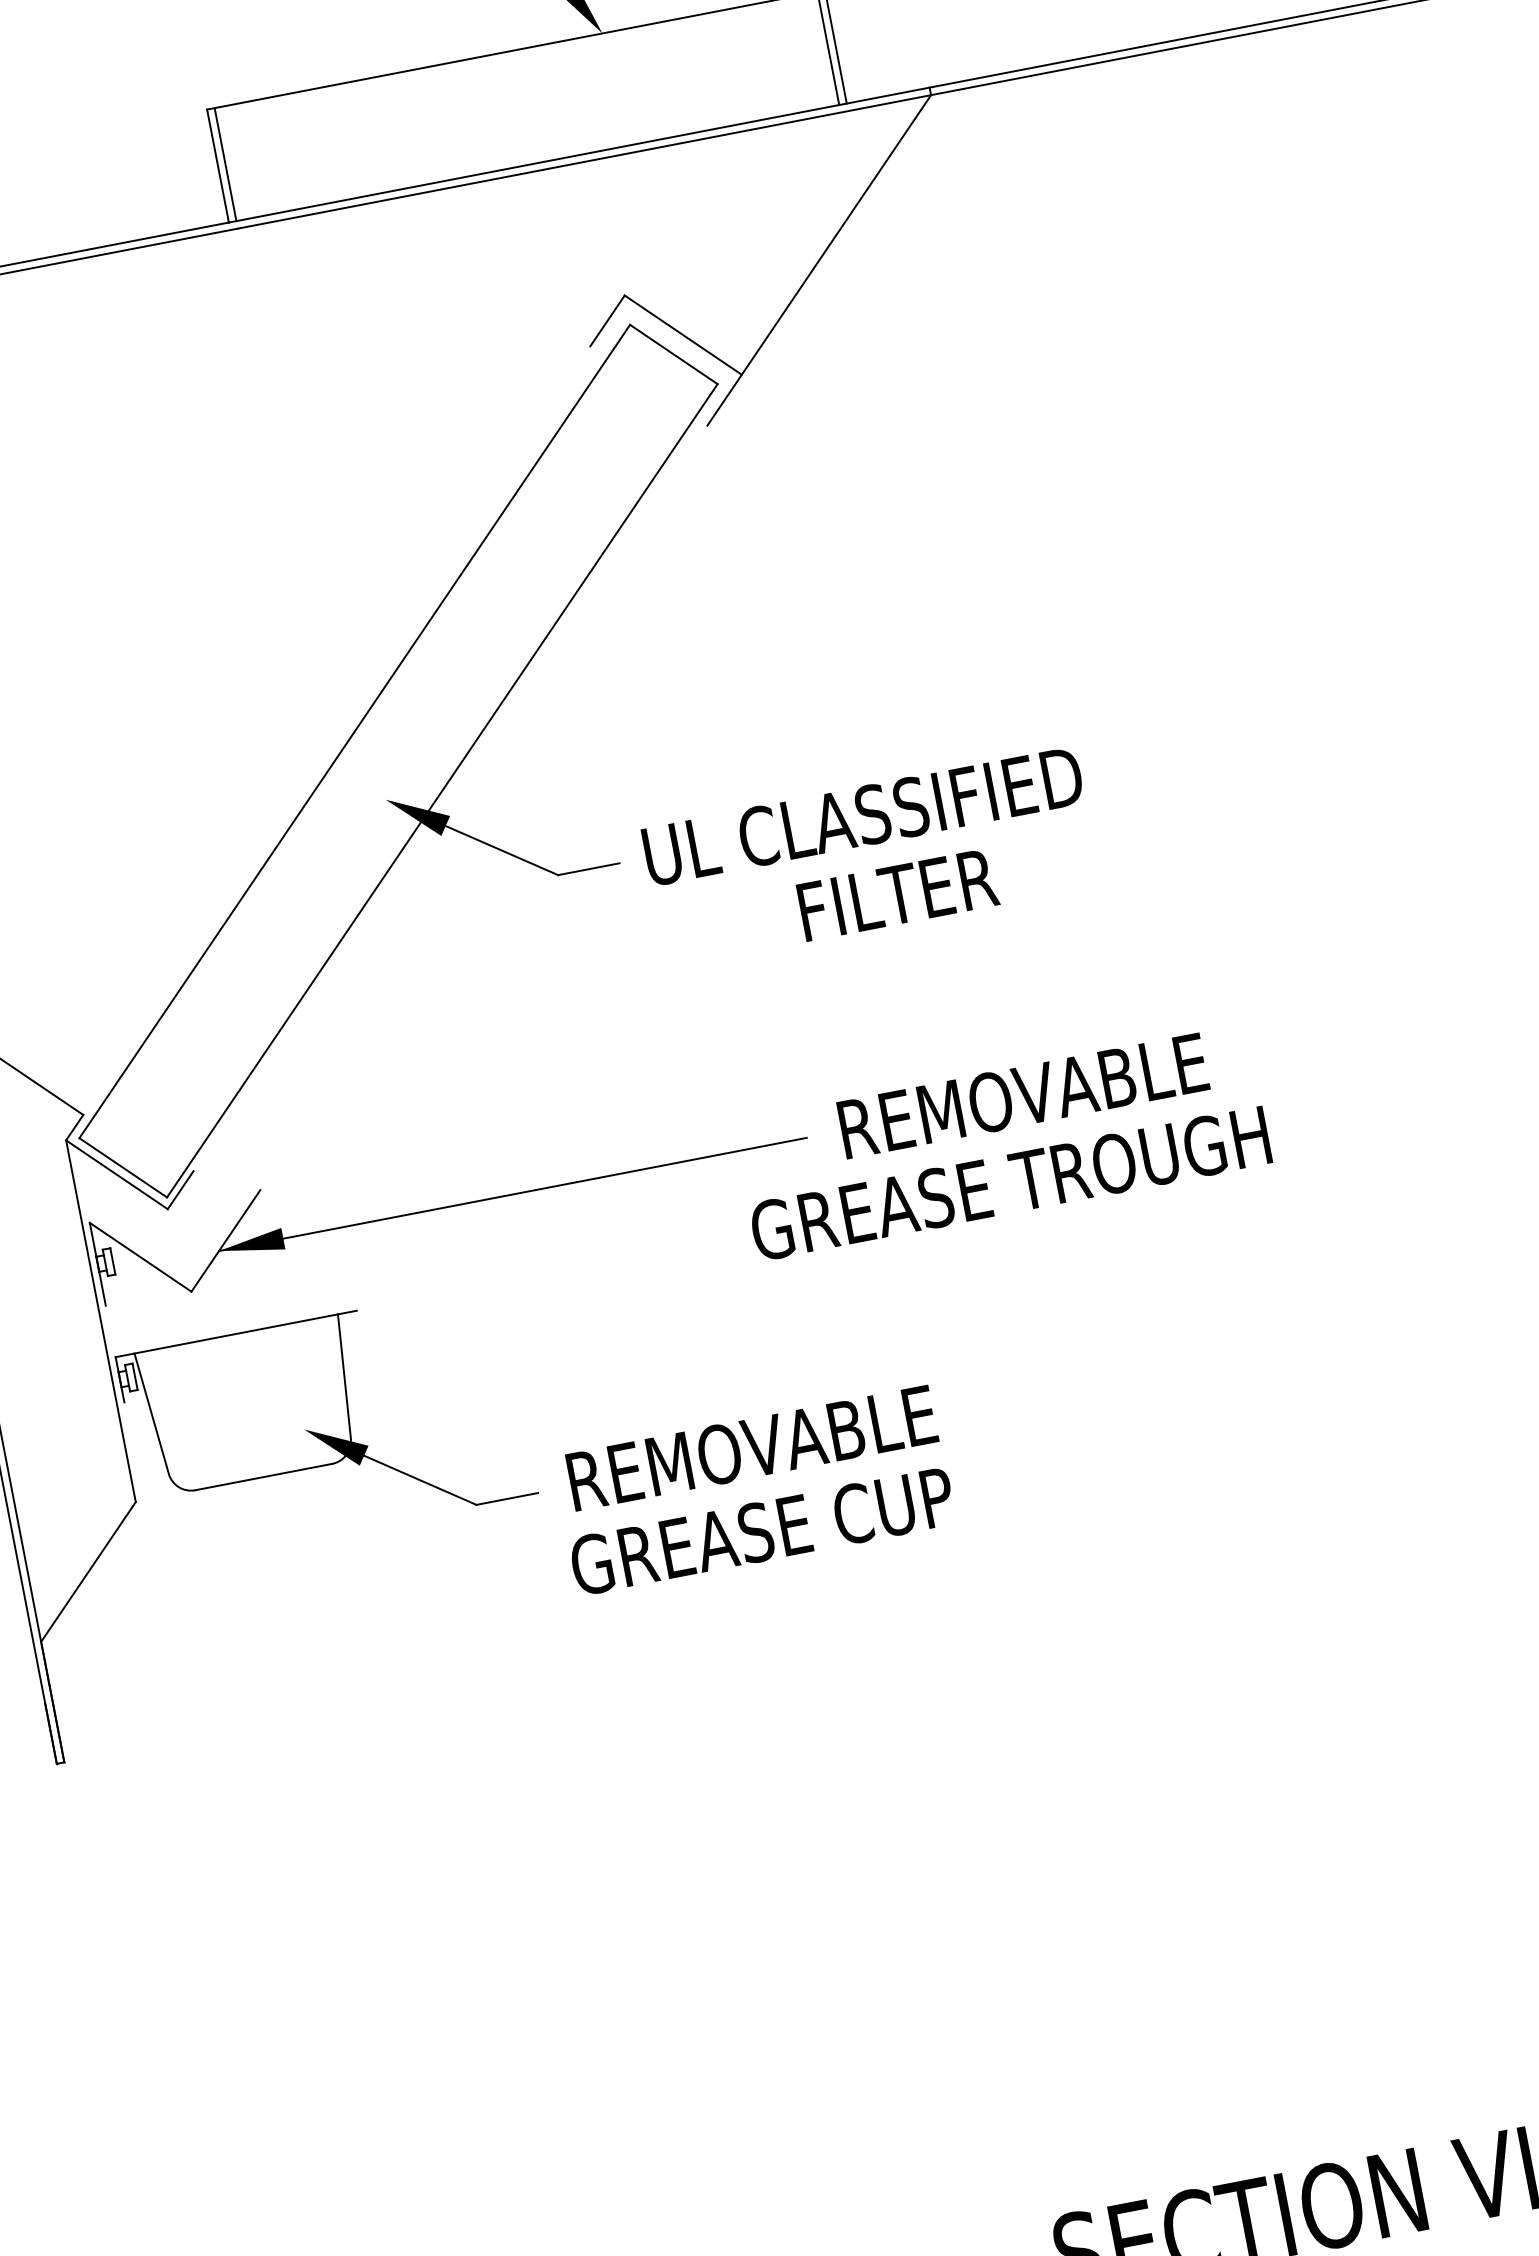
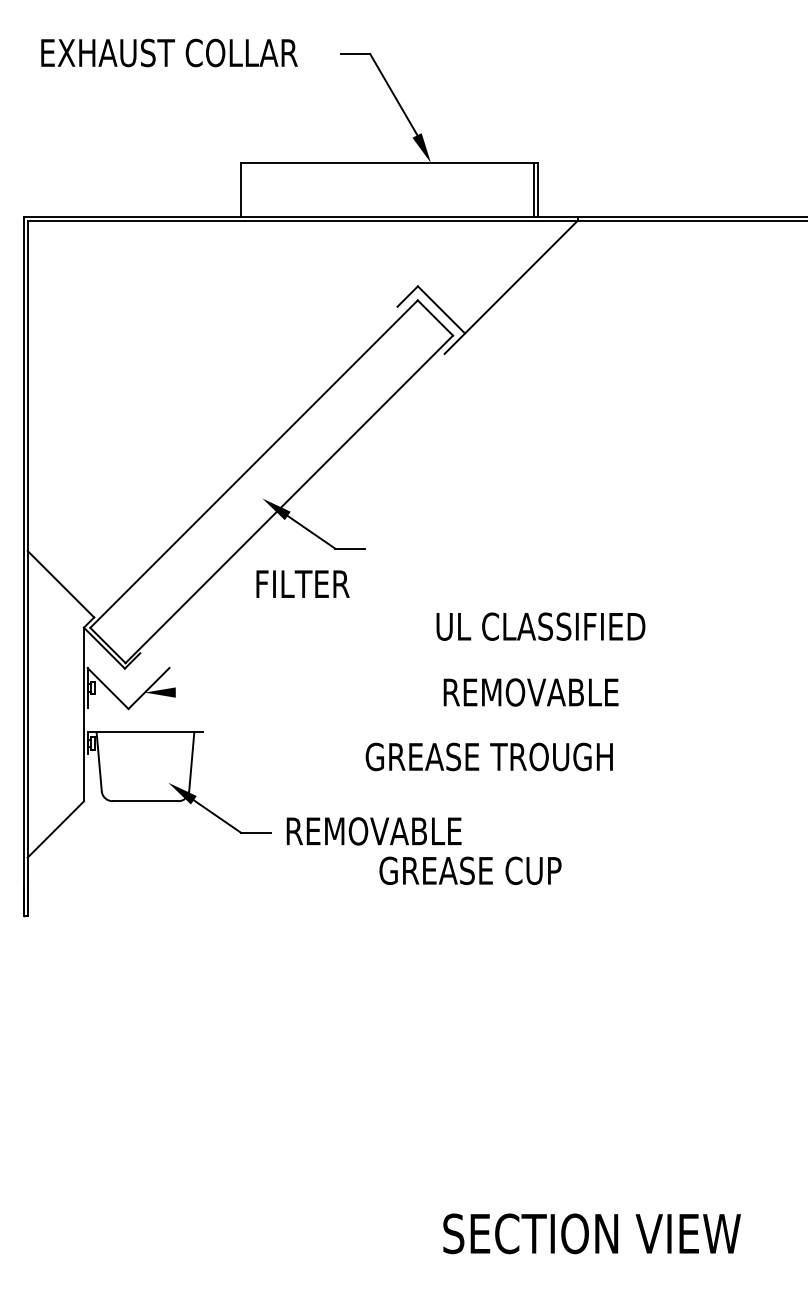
line: (225, 165) -> (244, 190), removed
text: (862, 816) -> (540, 626), moved
text: (896, 893) -> (302, 583), moved
text: (1008, 1183) -> (488, 756), moved
line: (511, 1194) -> (285, 692), removed
text: (762, 1530) -> (470, 870), moved

